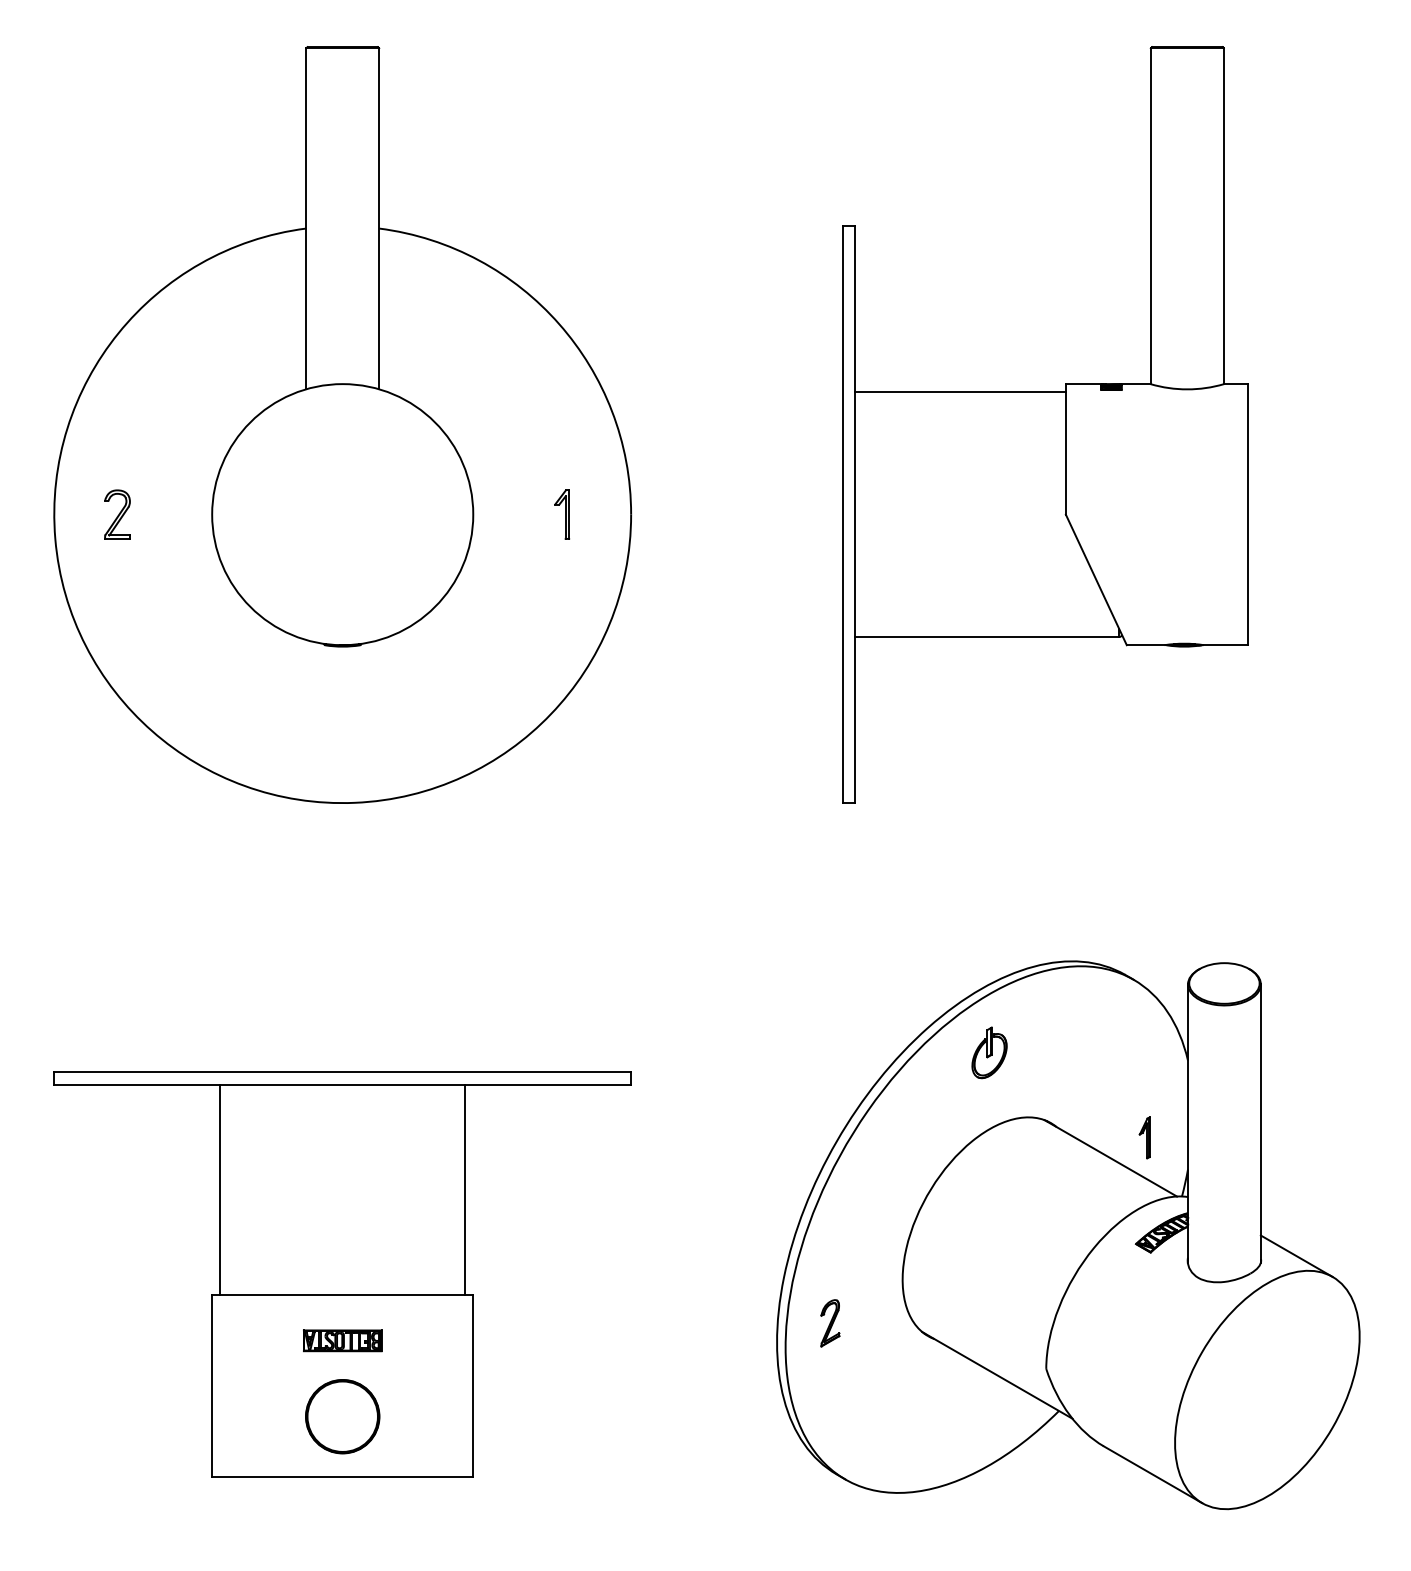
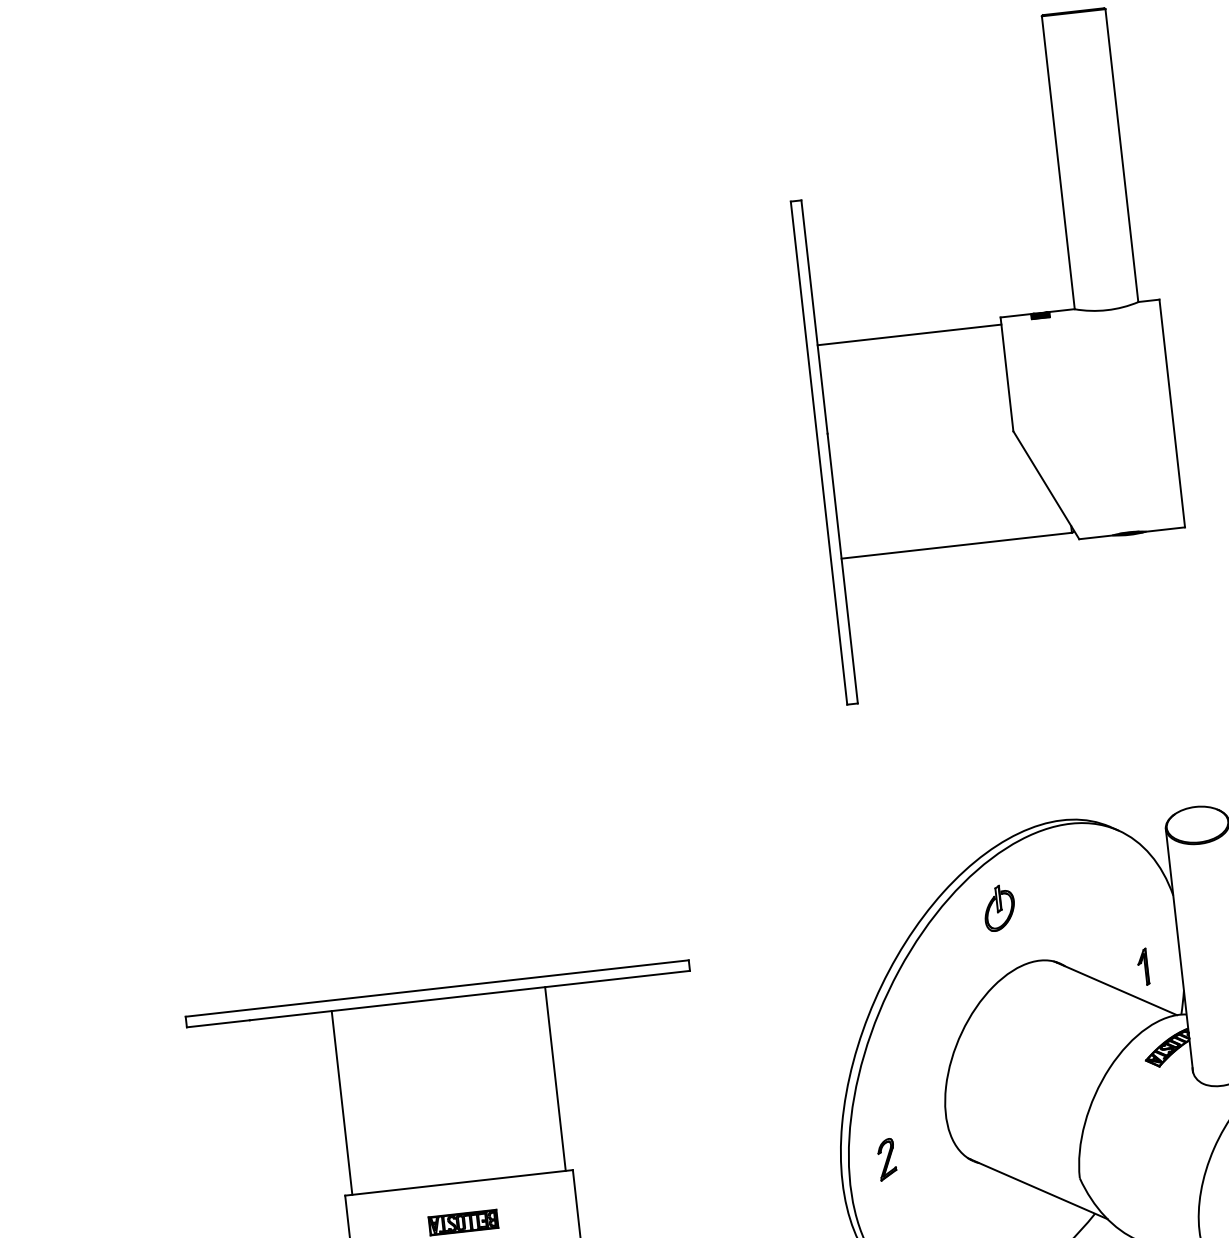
part: (342, 424) -> (373, 423), removed

